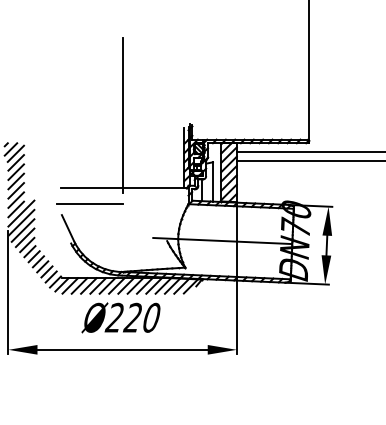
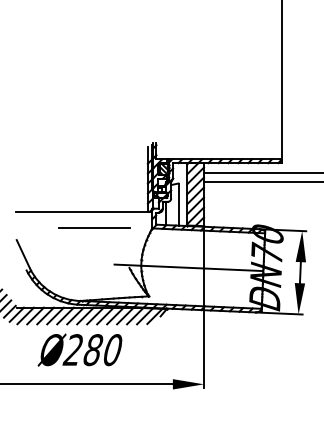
line: (122, 114) -> (81, 132), removed
line: (89, 203) -> (94, 227), moved
text: (132, 317) -> (92, 349), 220 -> 280

